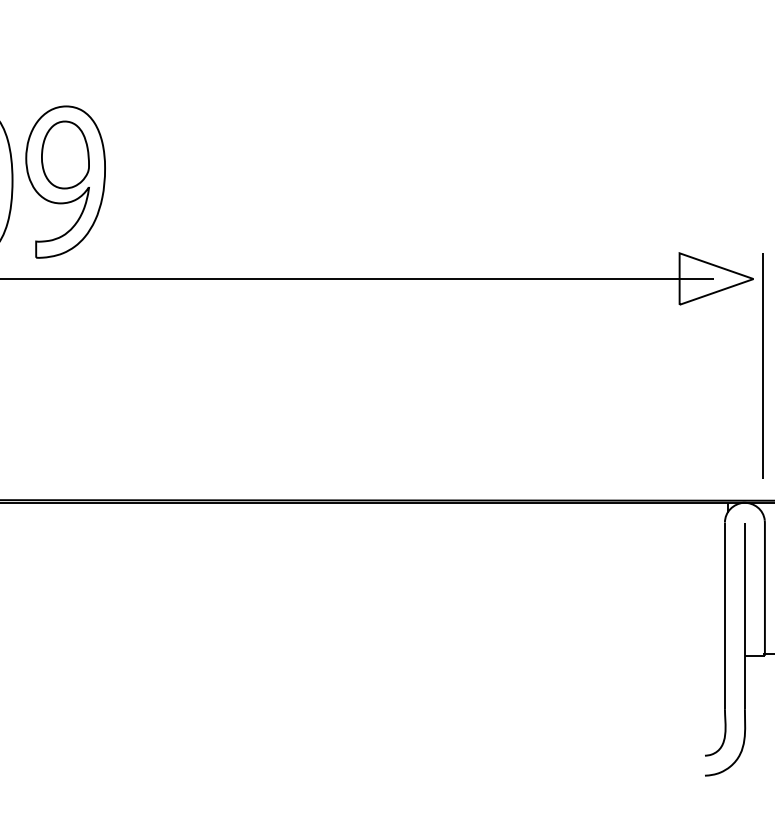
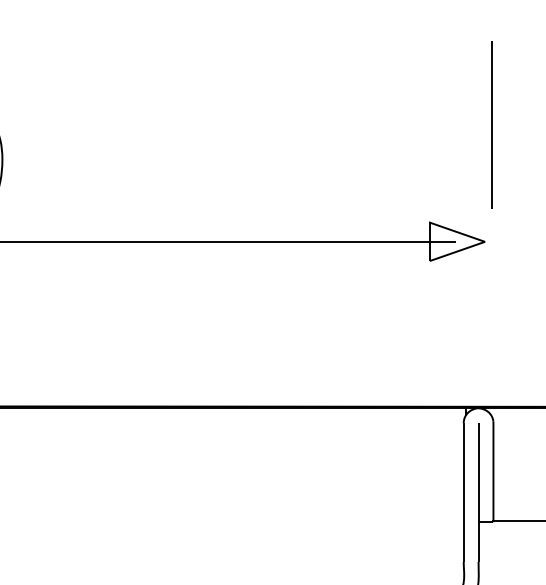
line: (762, 365) -> (491, 124), moved

